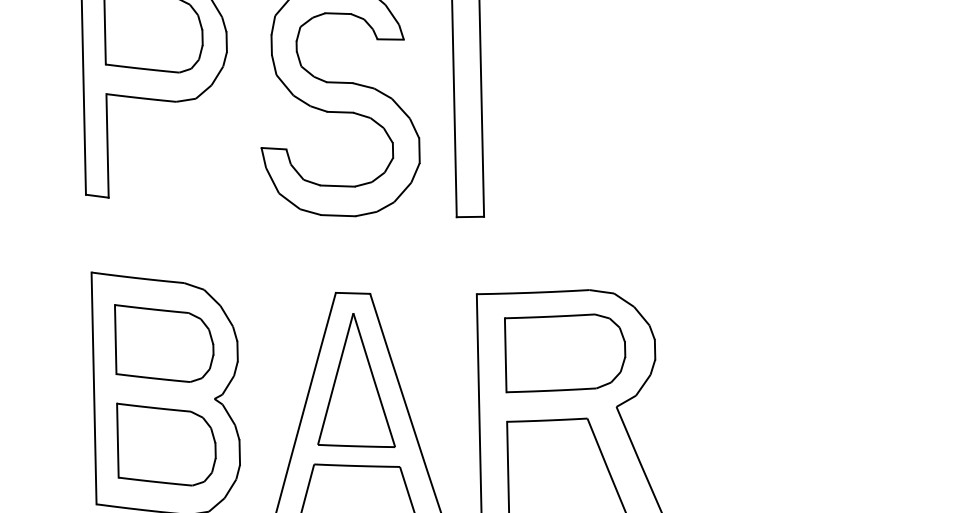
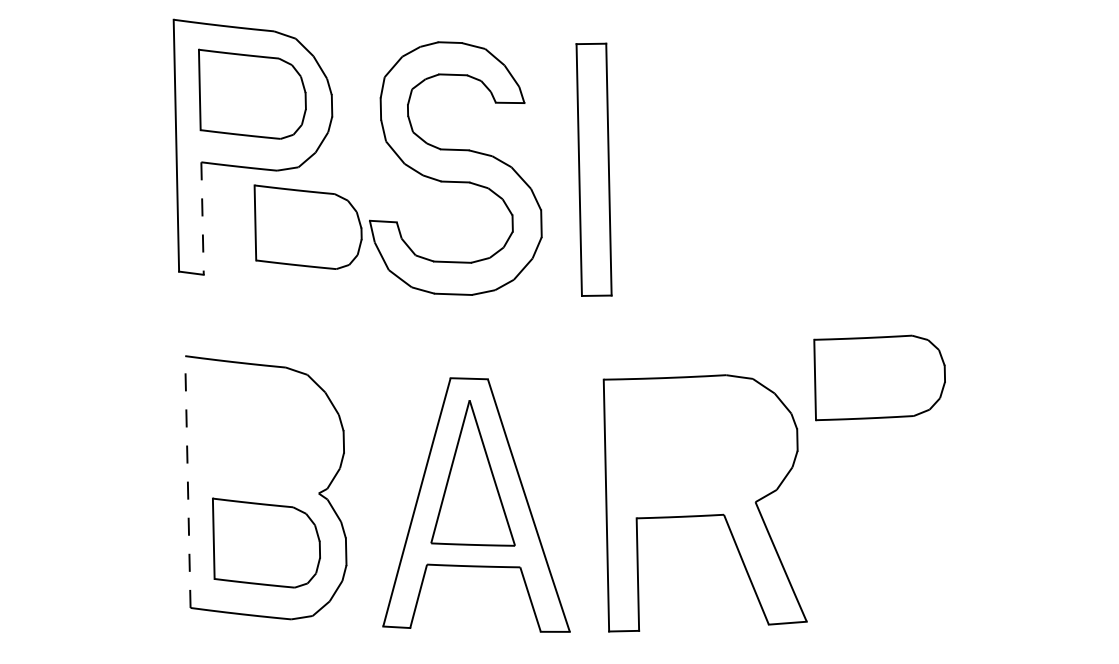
line: (107, 146) -> (202, 219), solid -> dashed
part: (163, 342) -> (307, 226), moved
part: (564, 352) -> (879, 377), moved
line: (93, 388) -> (187, 482), solid -> dashed

